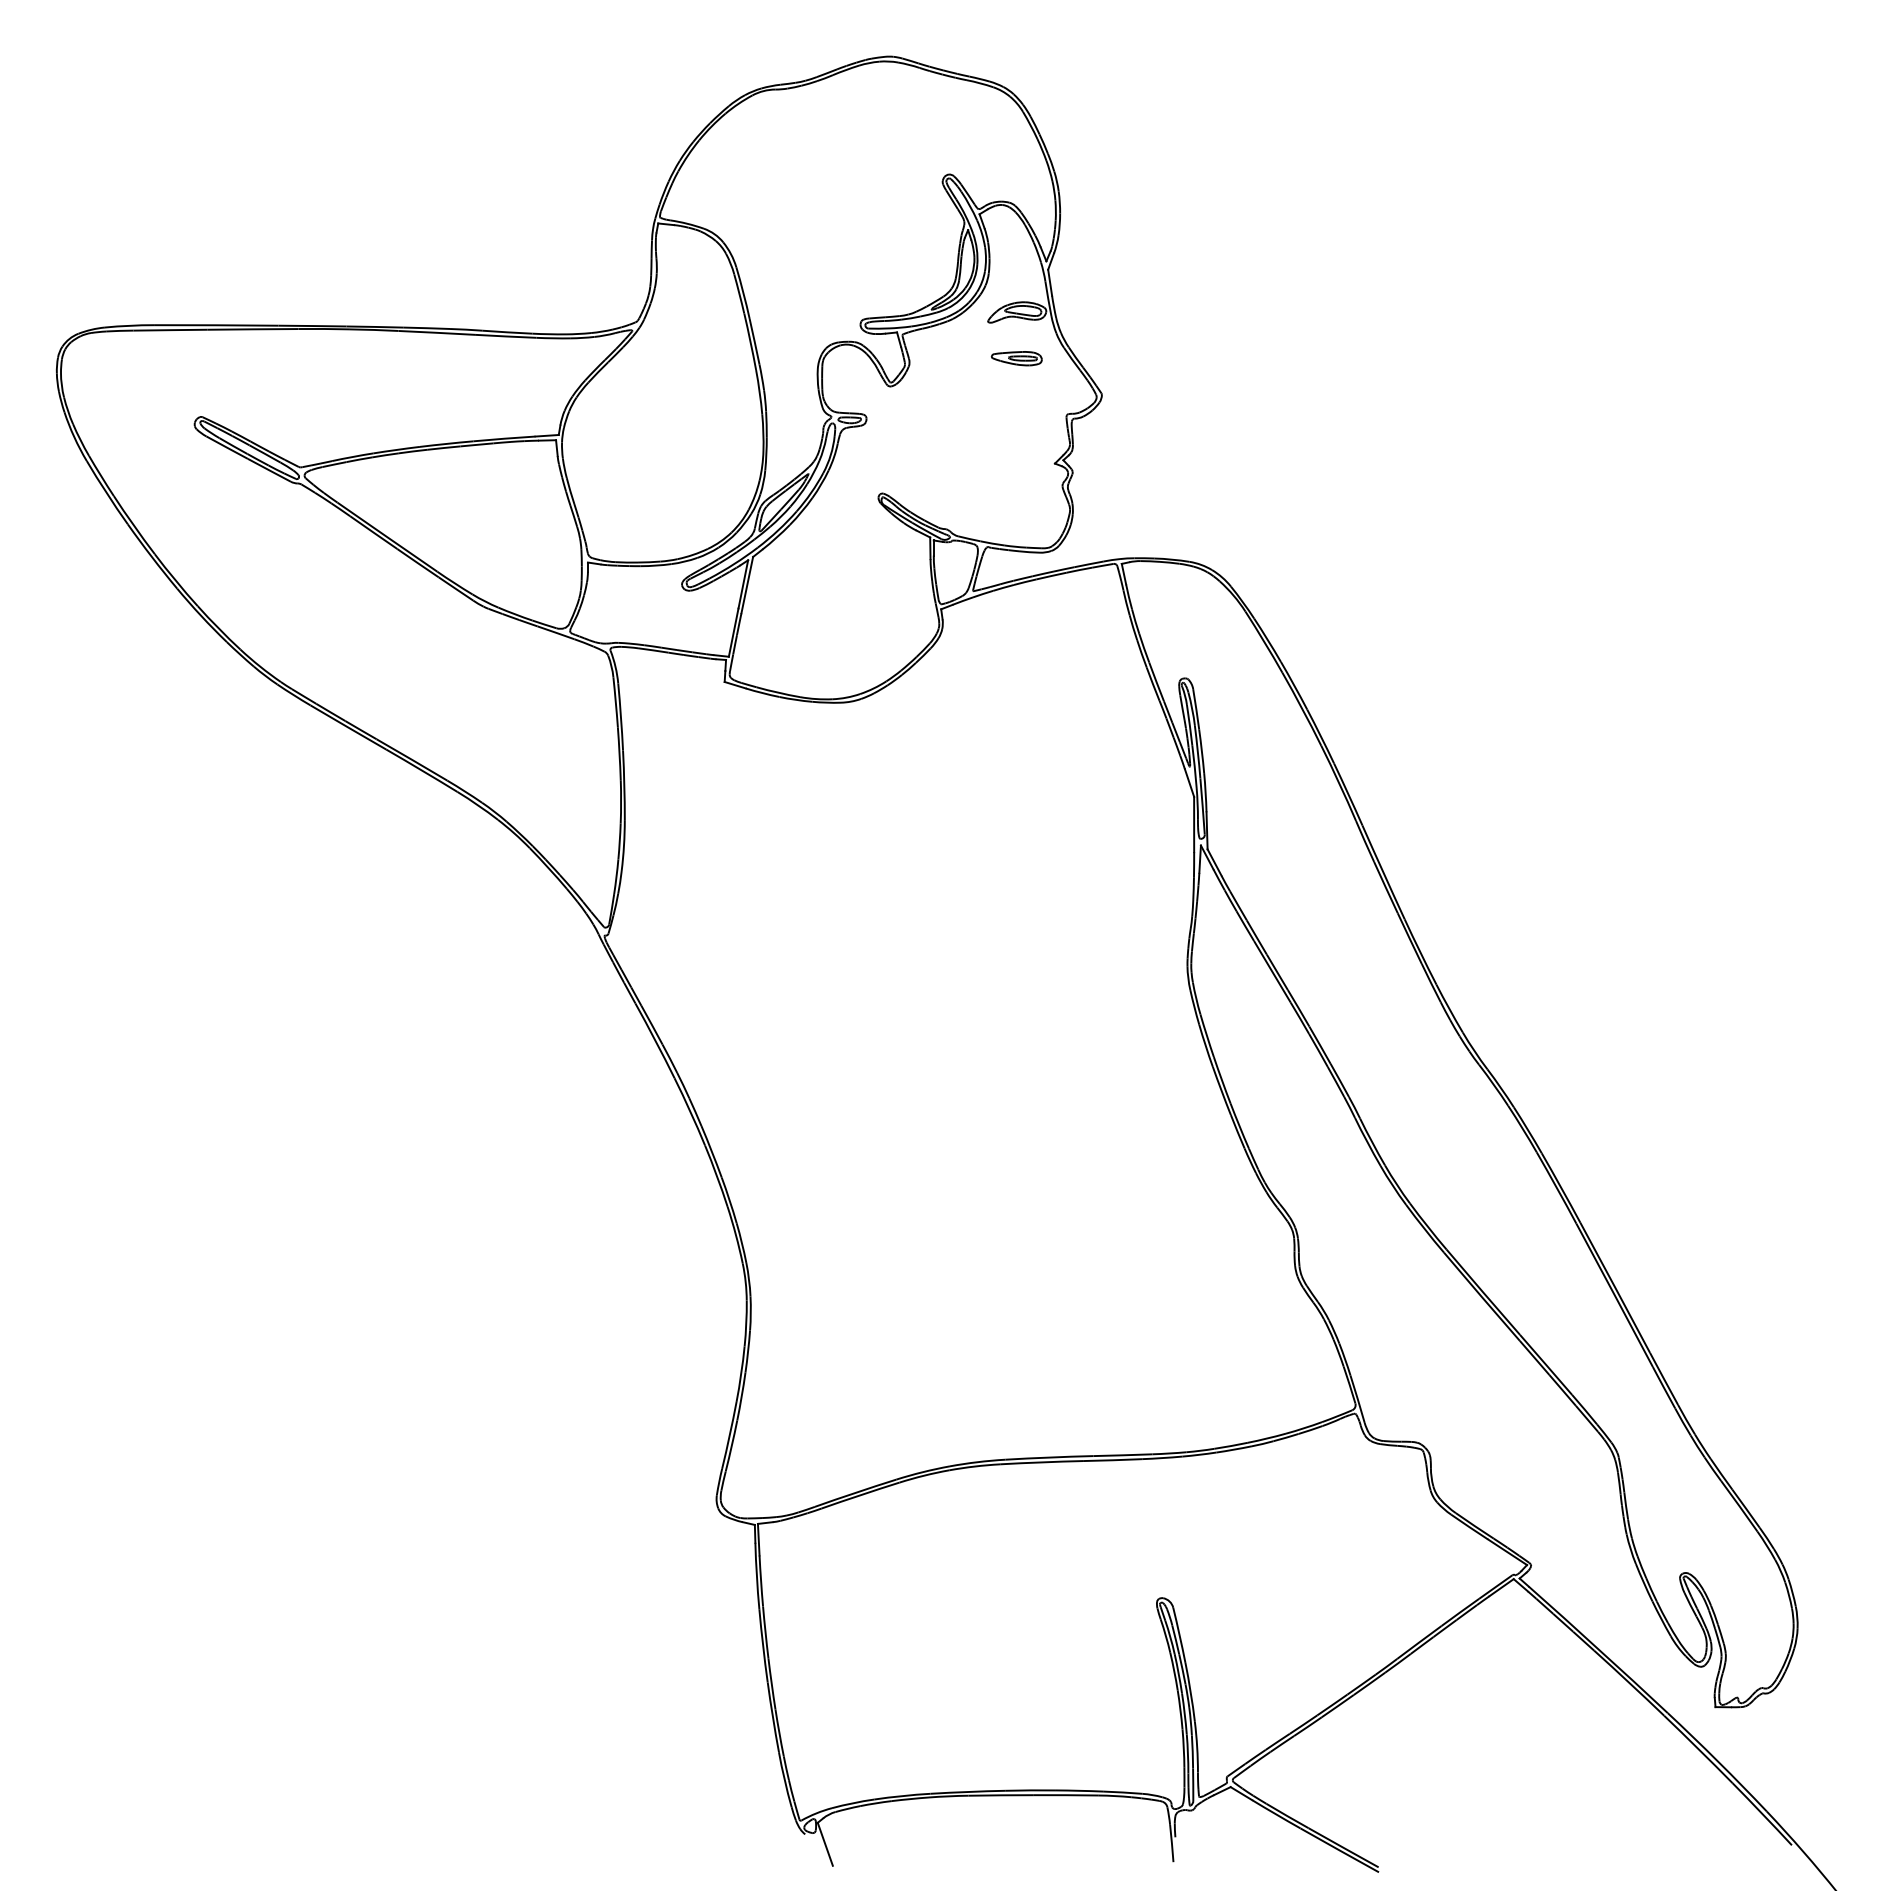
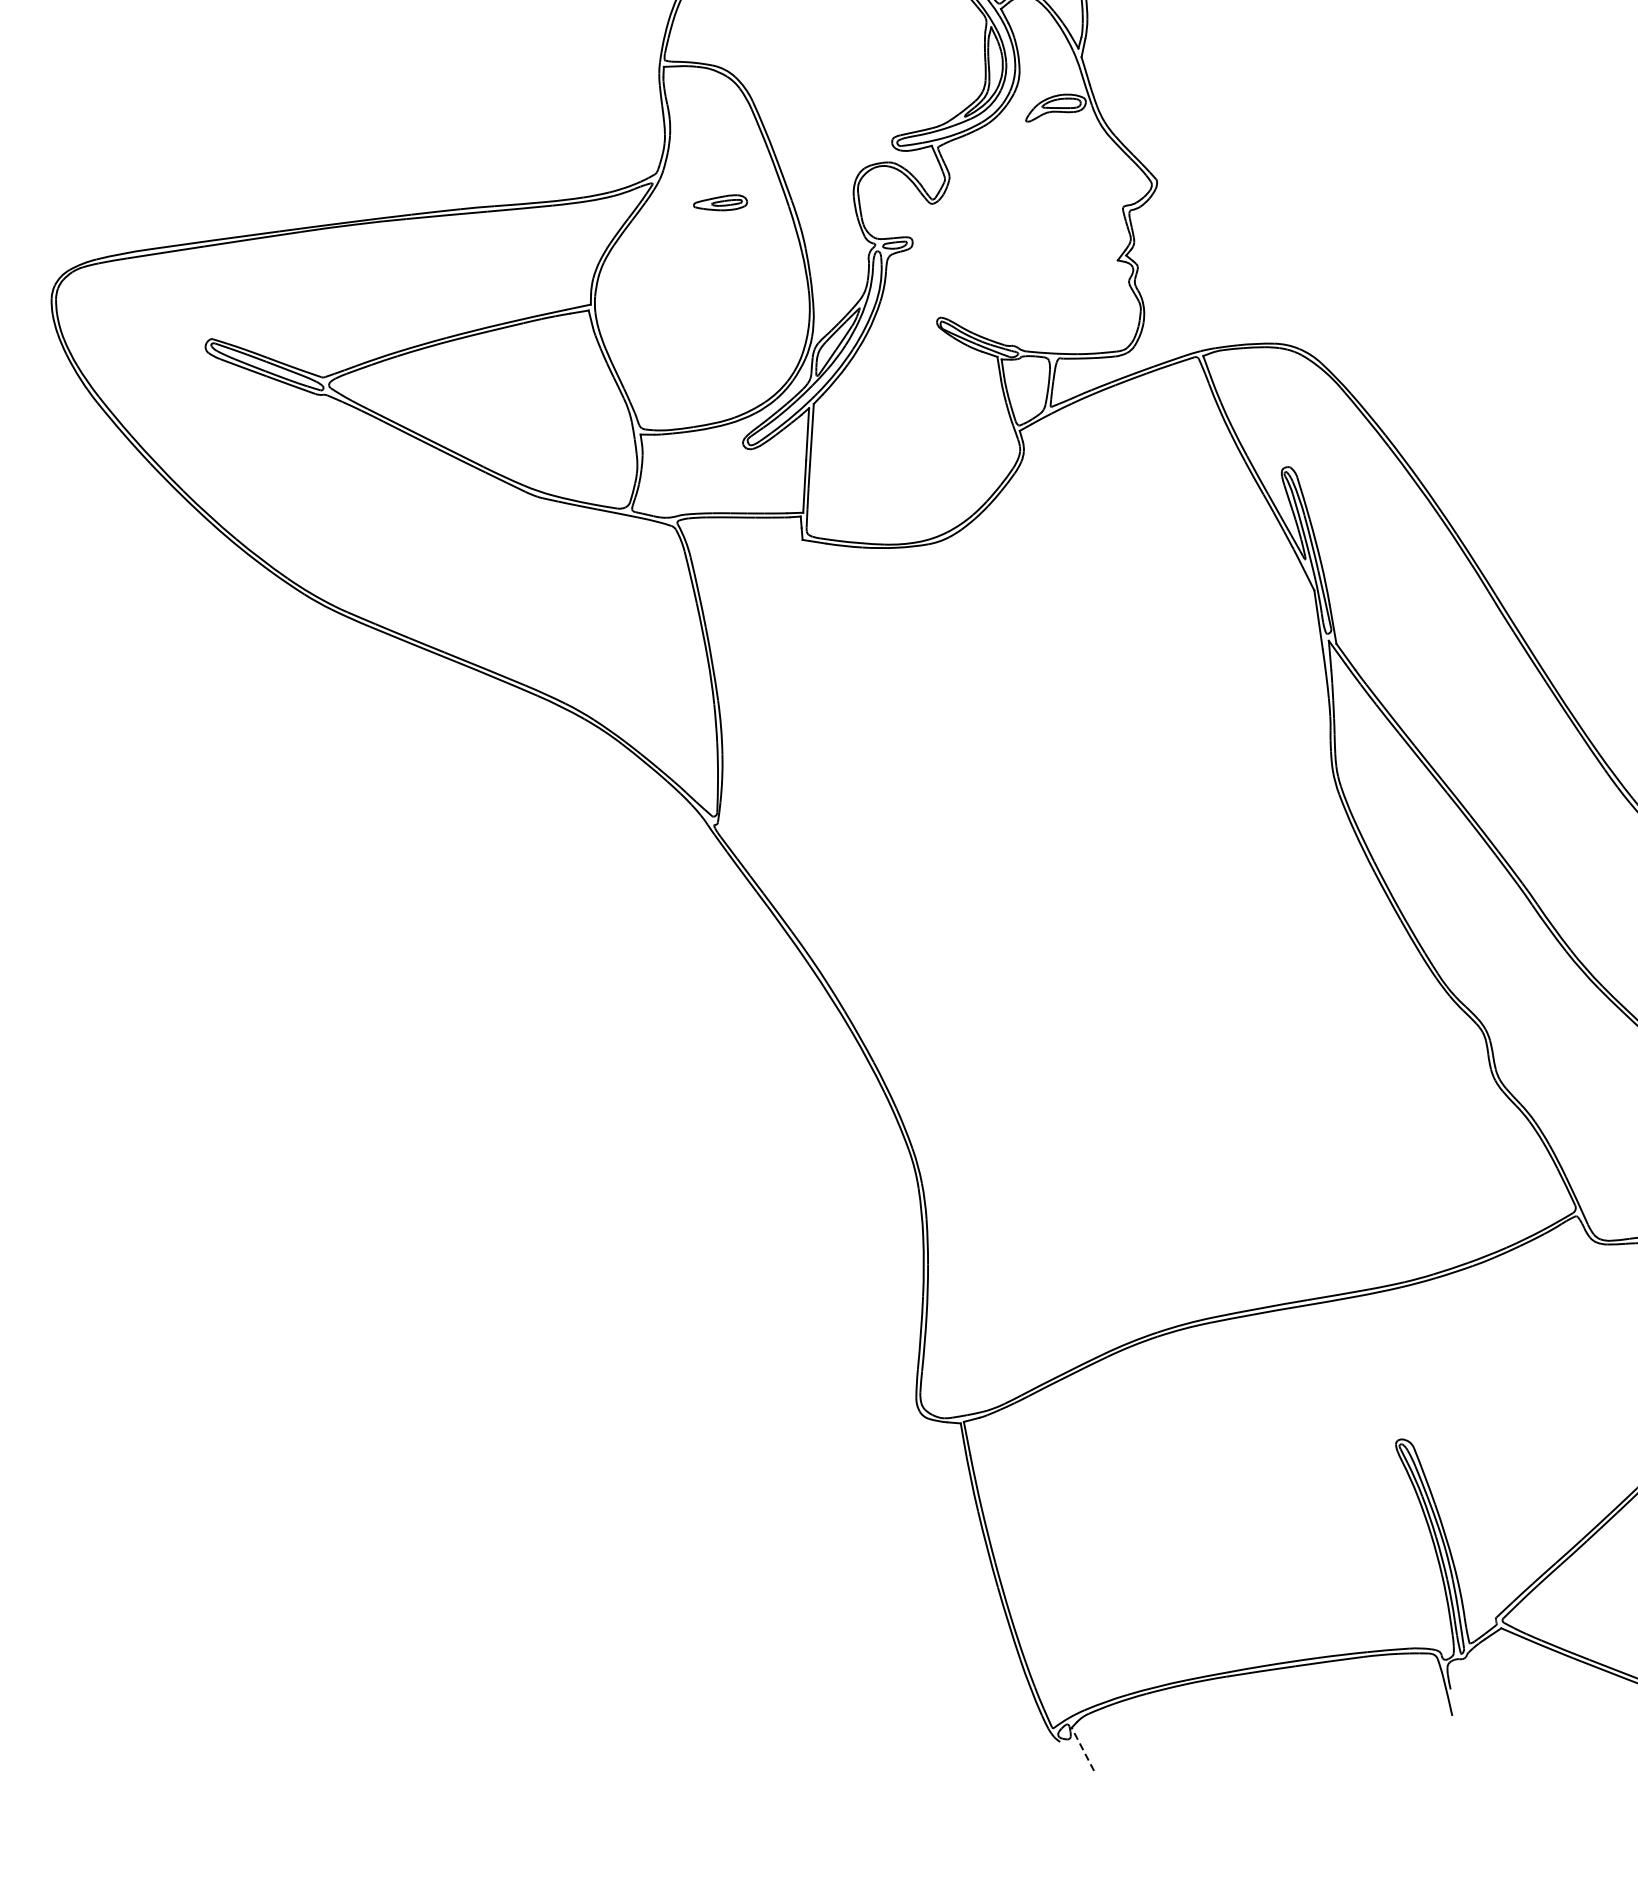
part: (1016, 358) -> (720, 203), moved
line: (825, 1844) -> (1083, 1749), solid -> dashed

